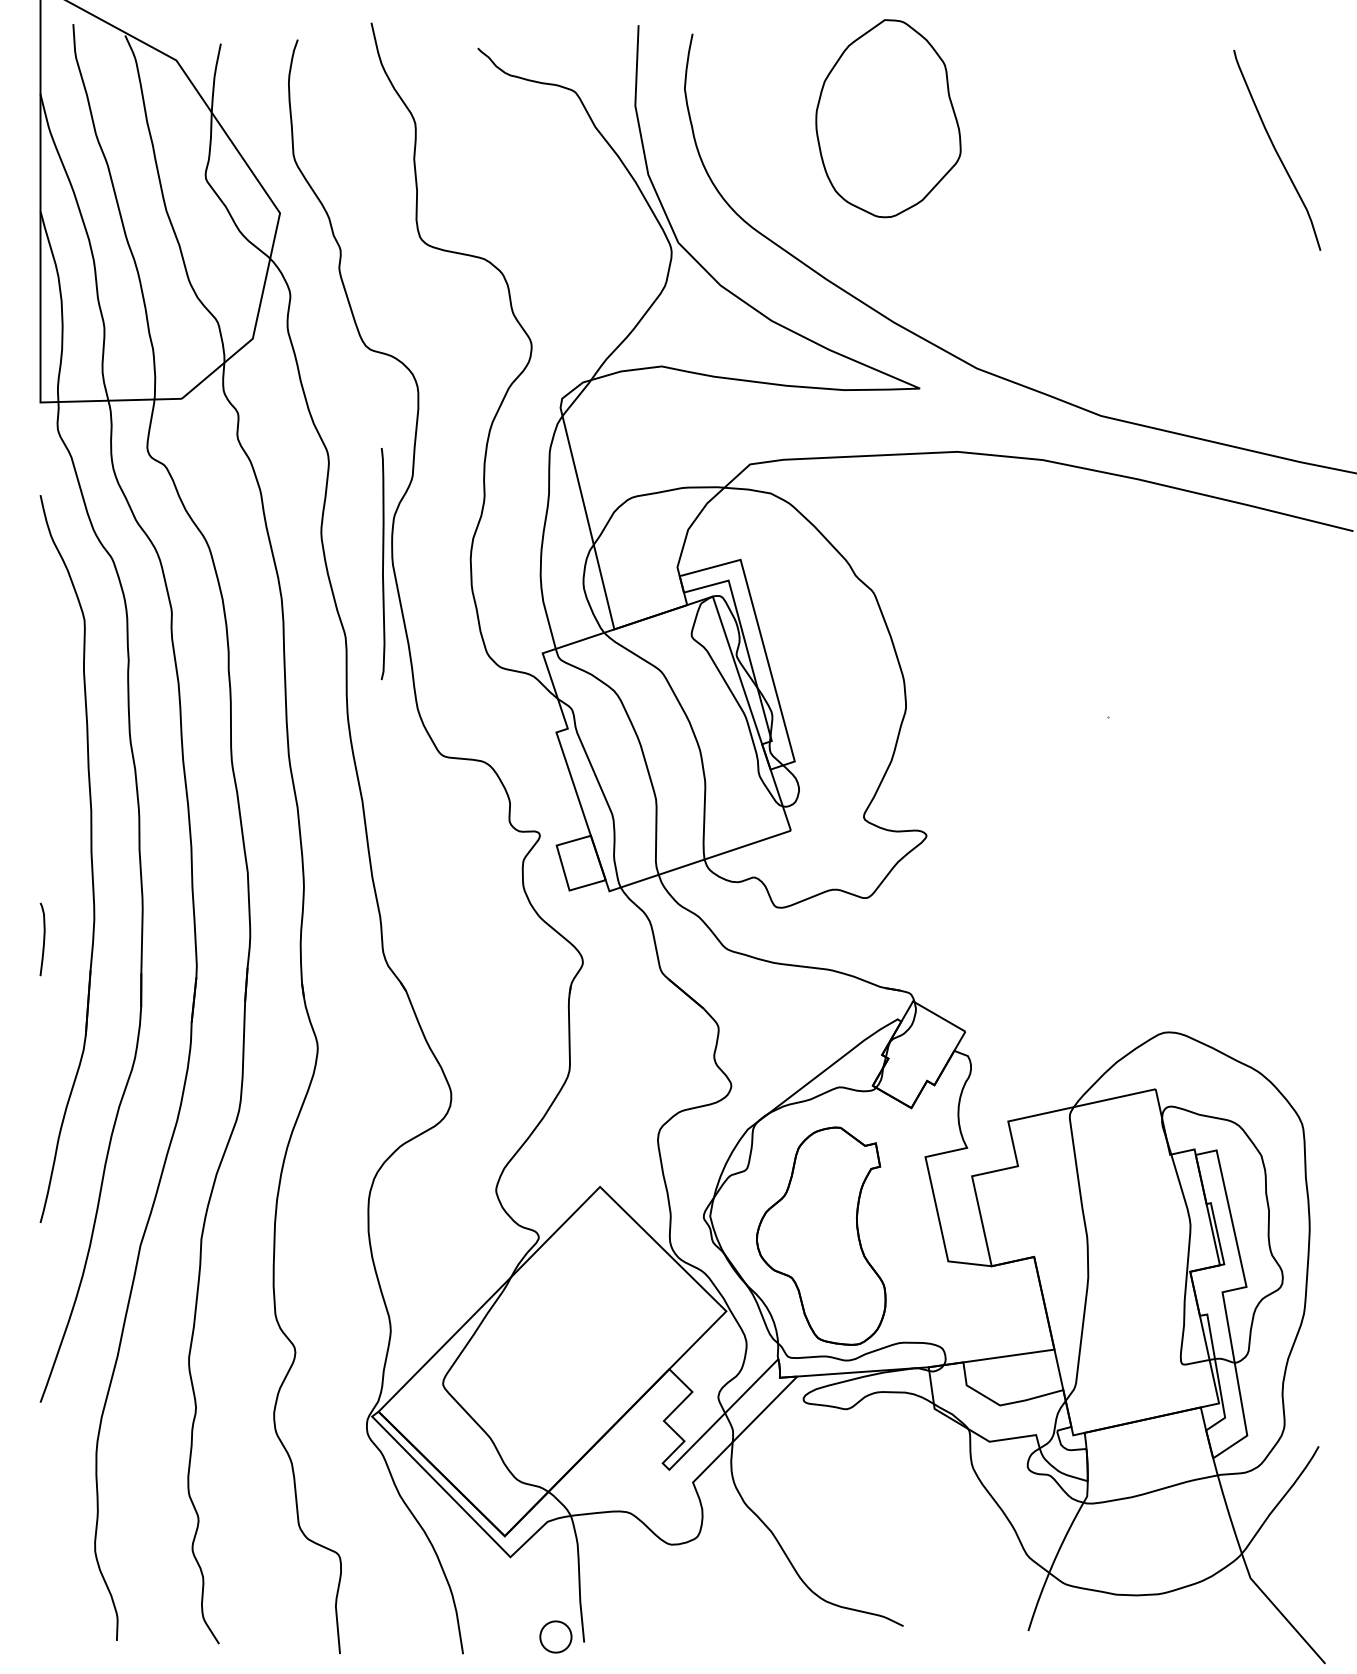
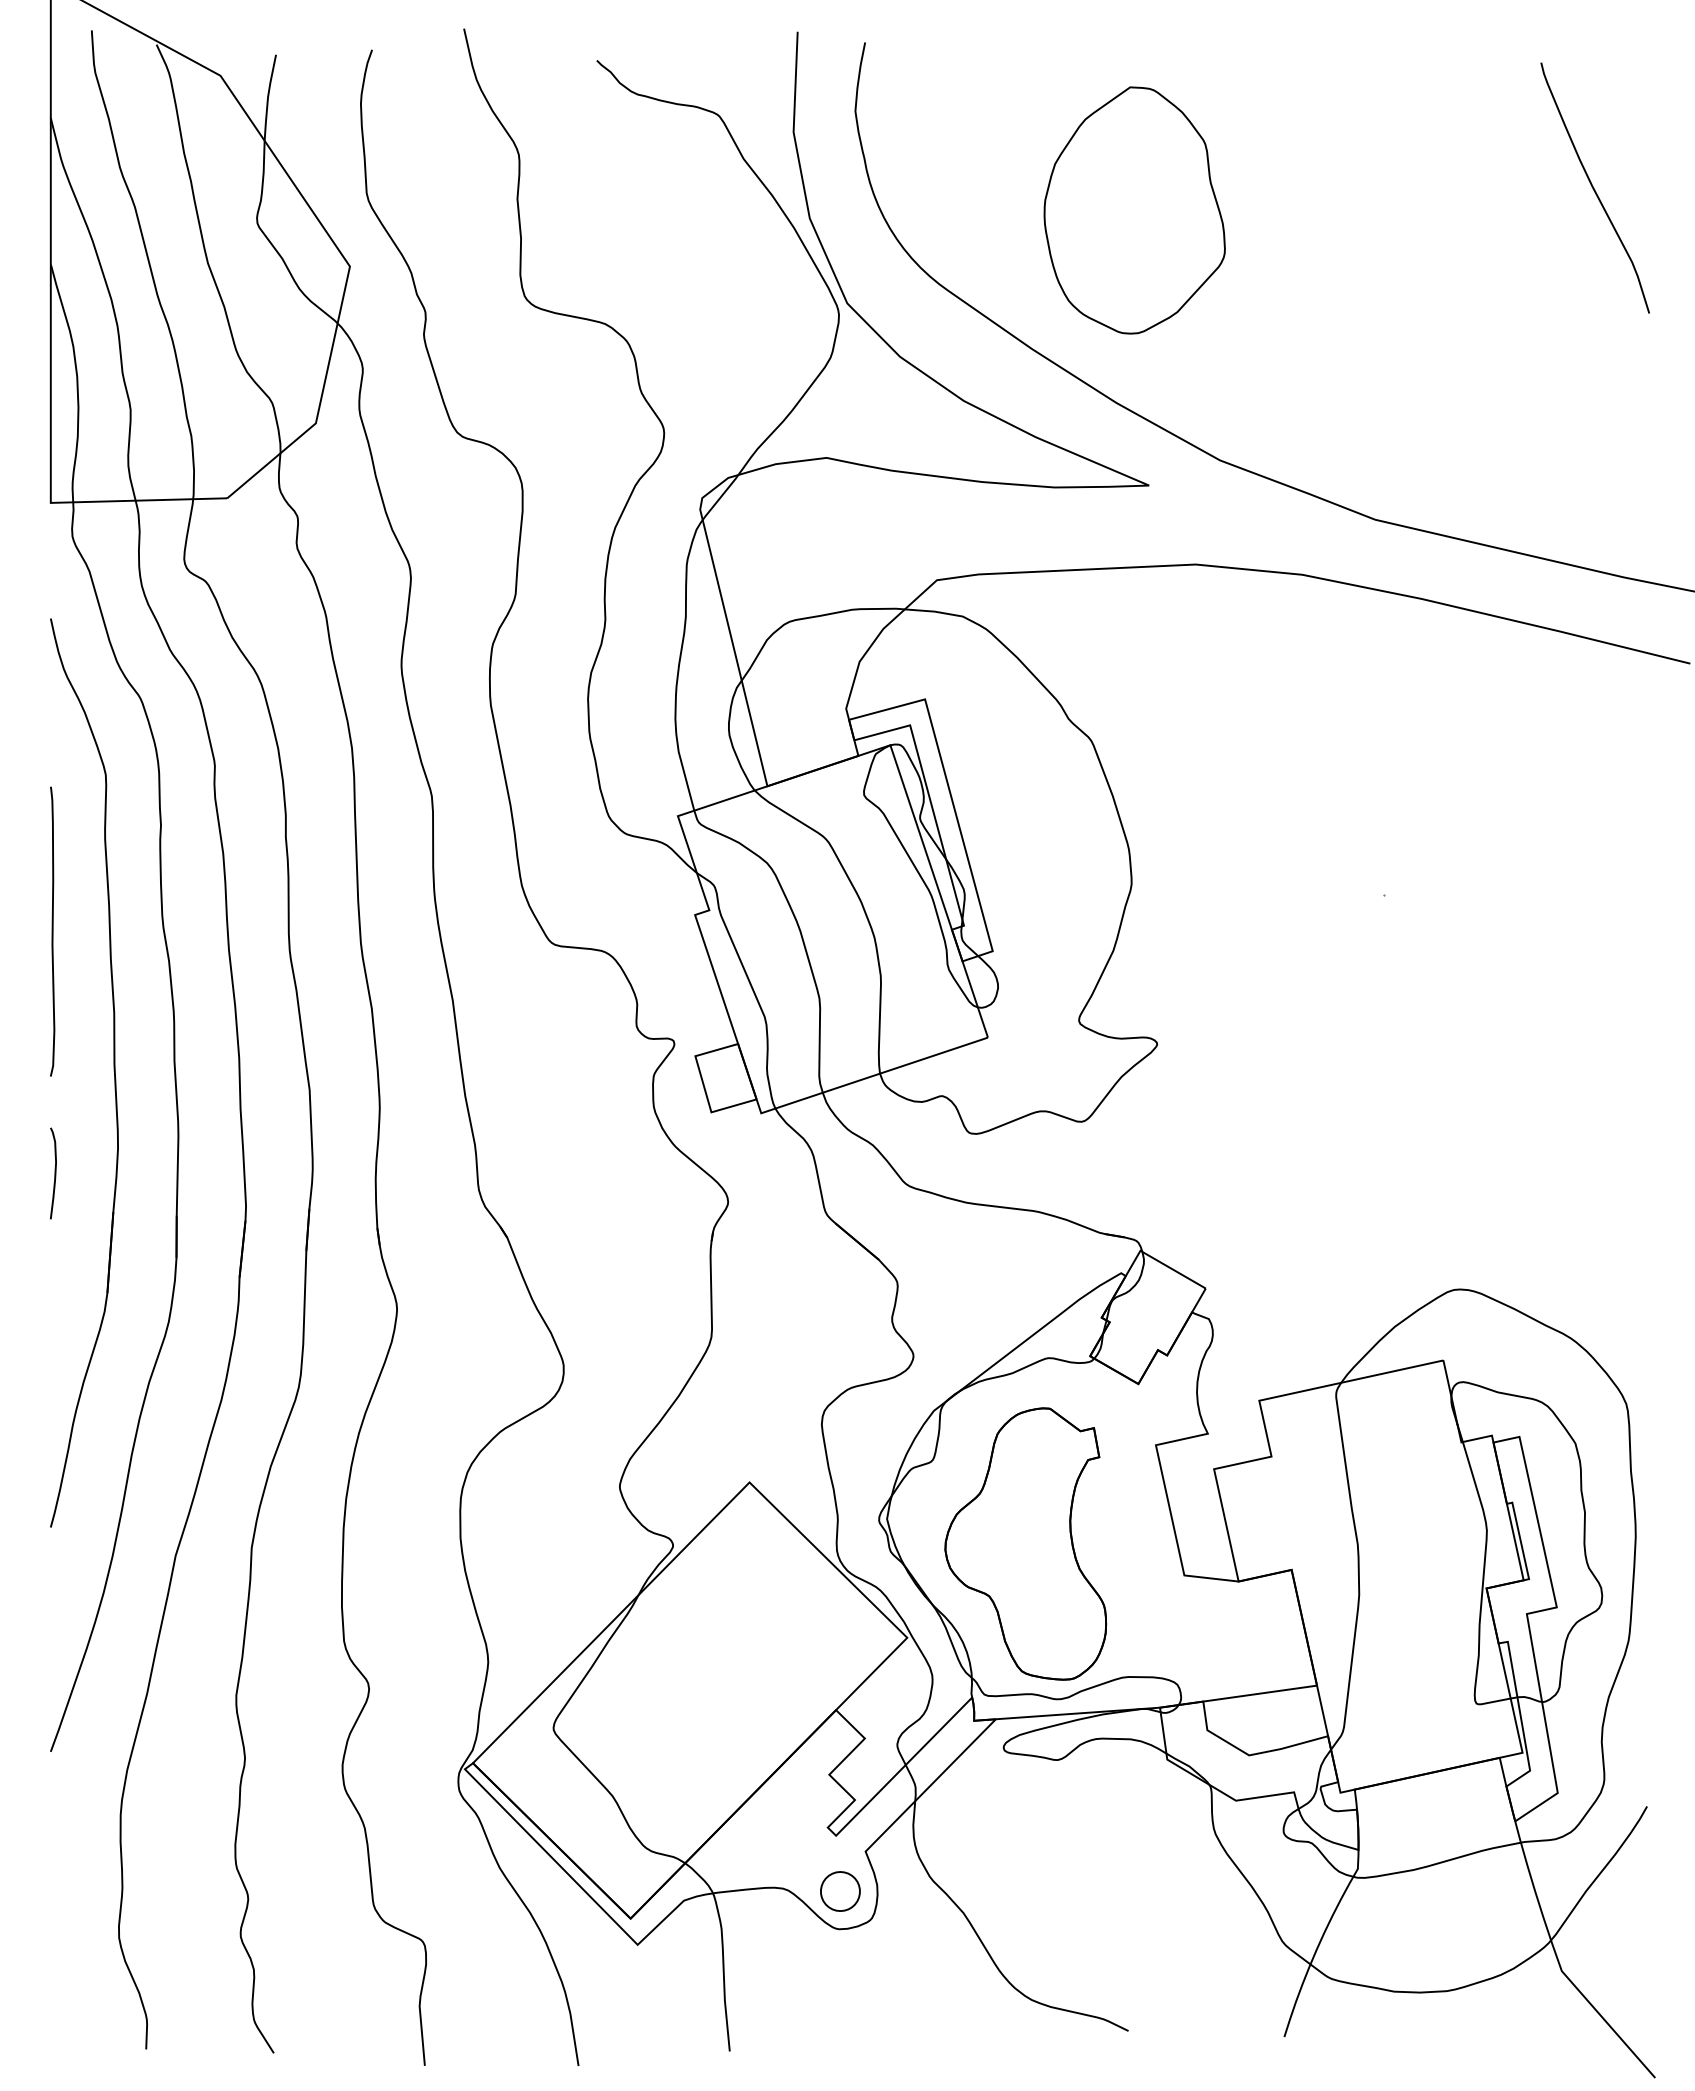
part: (888, 118) -> (1134, 210), moved
curve: (383, 563) -> (52, 931), moved
part: (555, 1636) -> (840, 1891), moved

